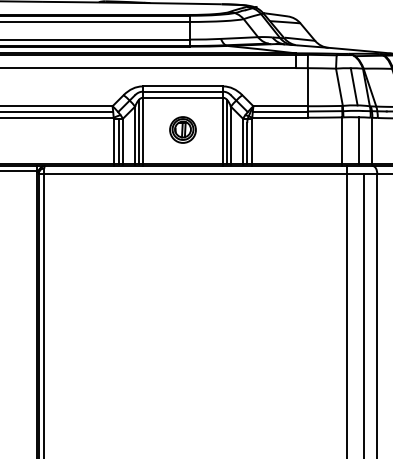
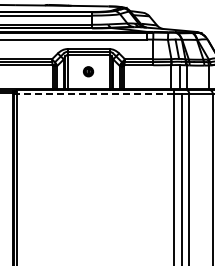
part: (182, 129) -> (88, 71), size x0.7
line: (196, 174) -> (95, 94), solid -> dashed

